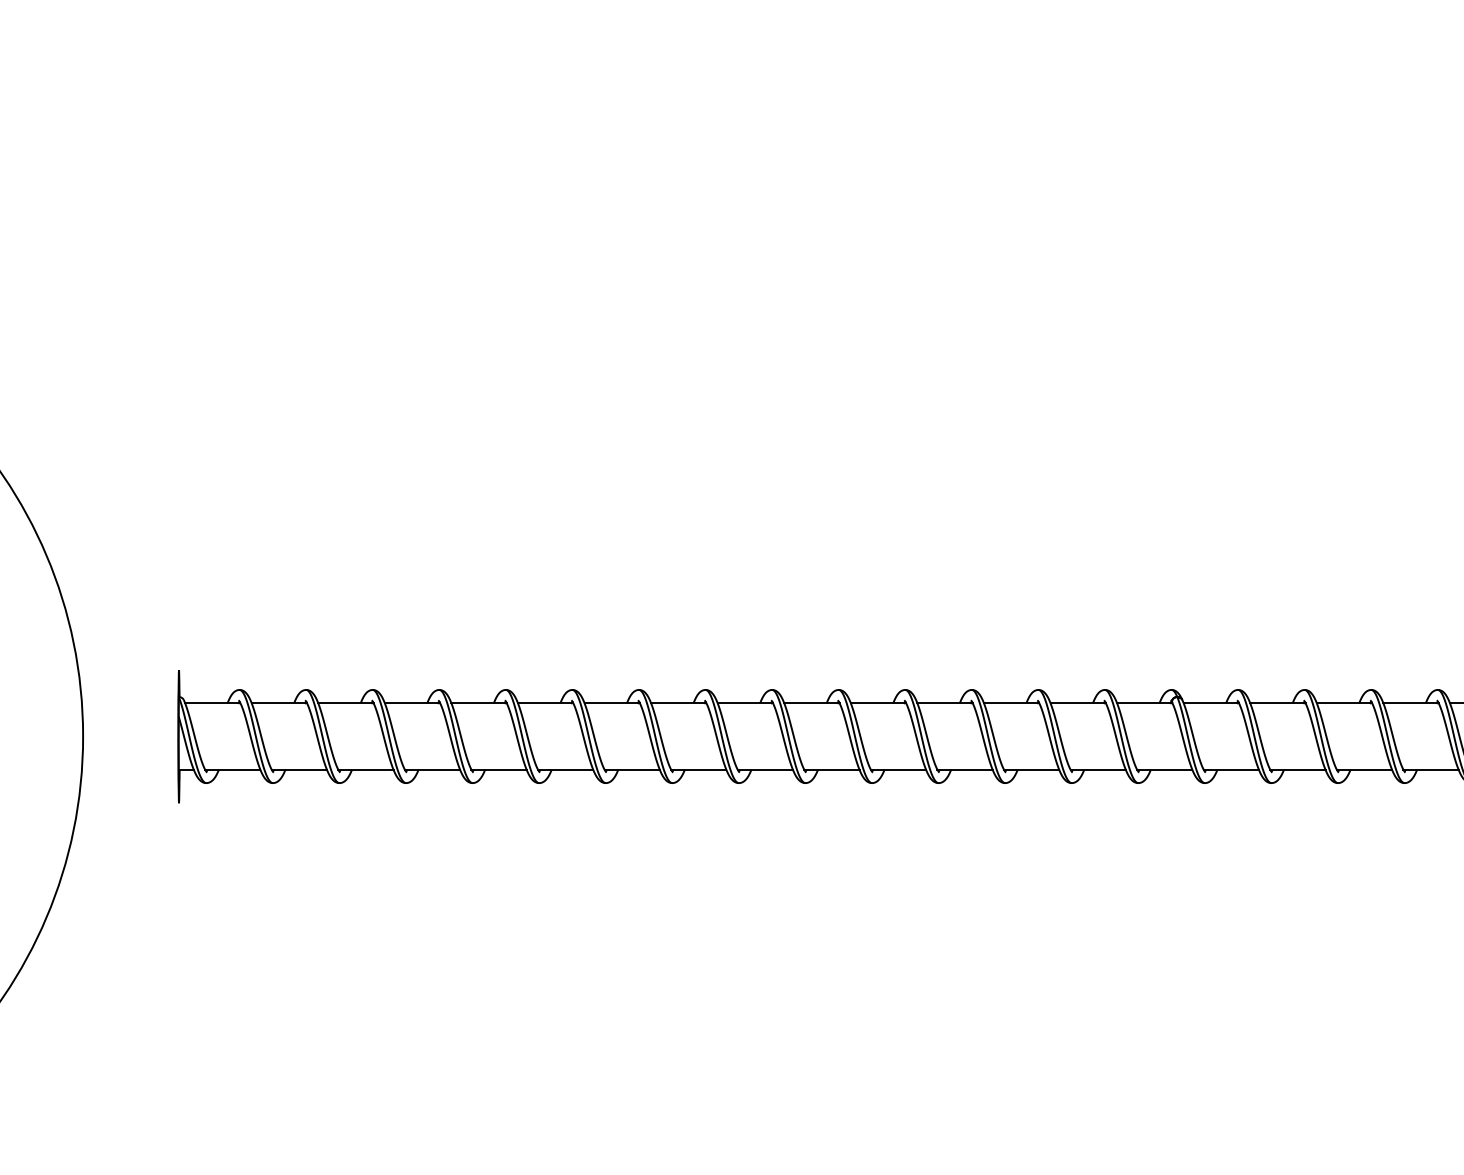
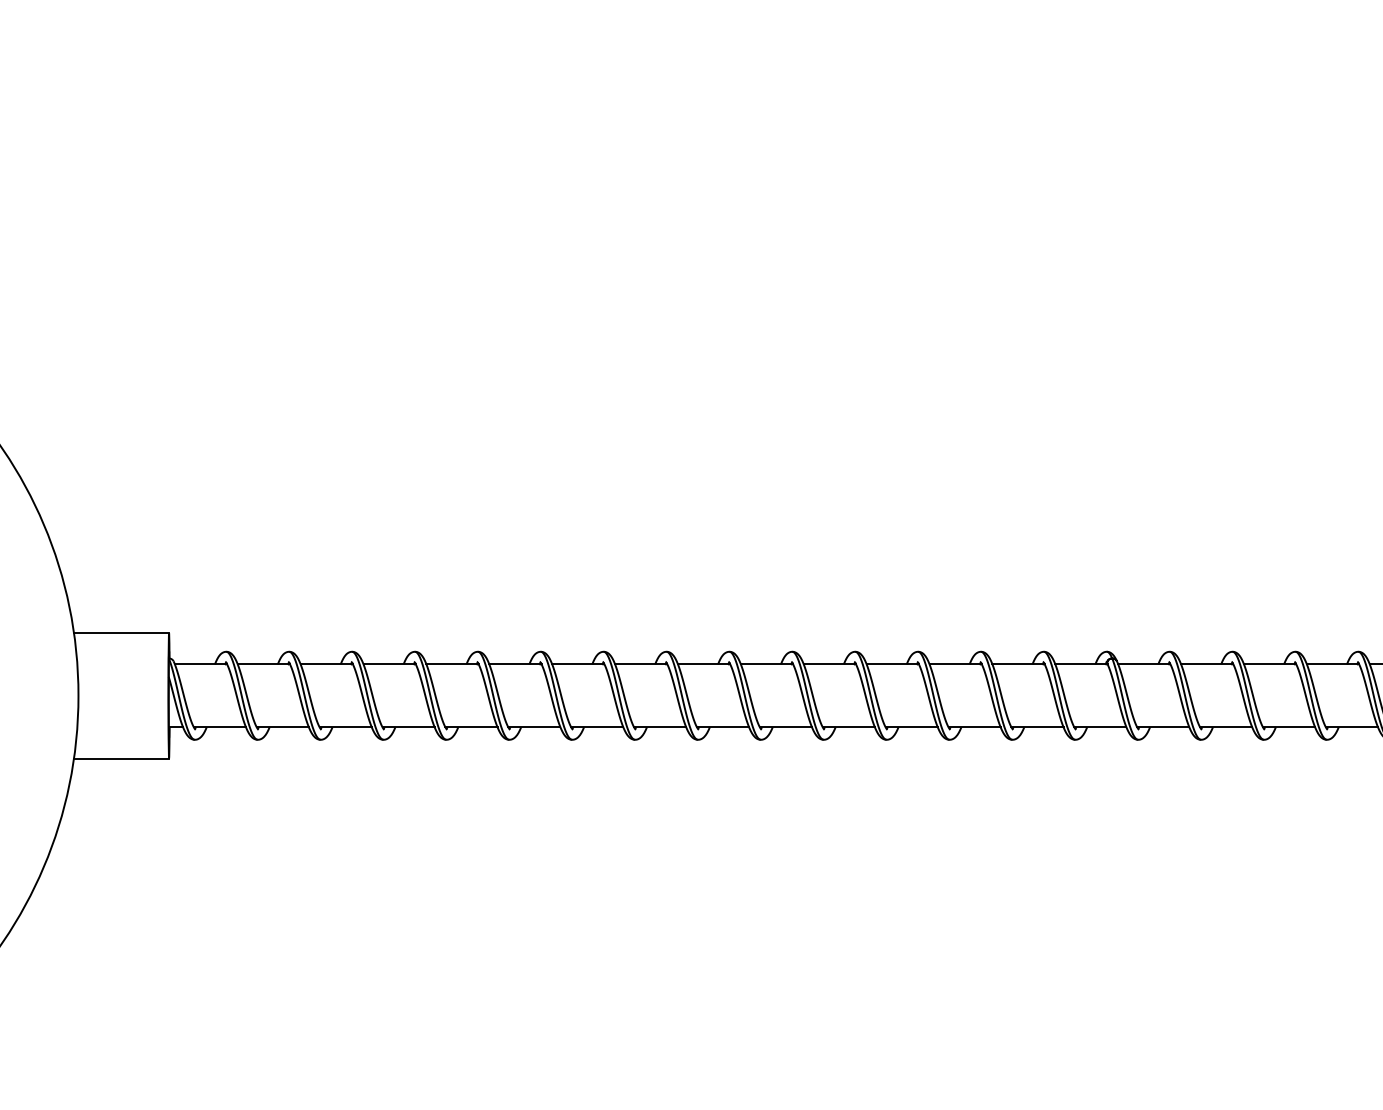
line: (128, 669) -> (121, 632), added
line: (128, 802) -> (121, 758), added

